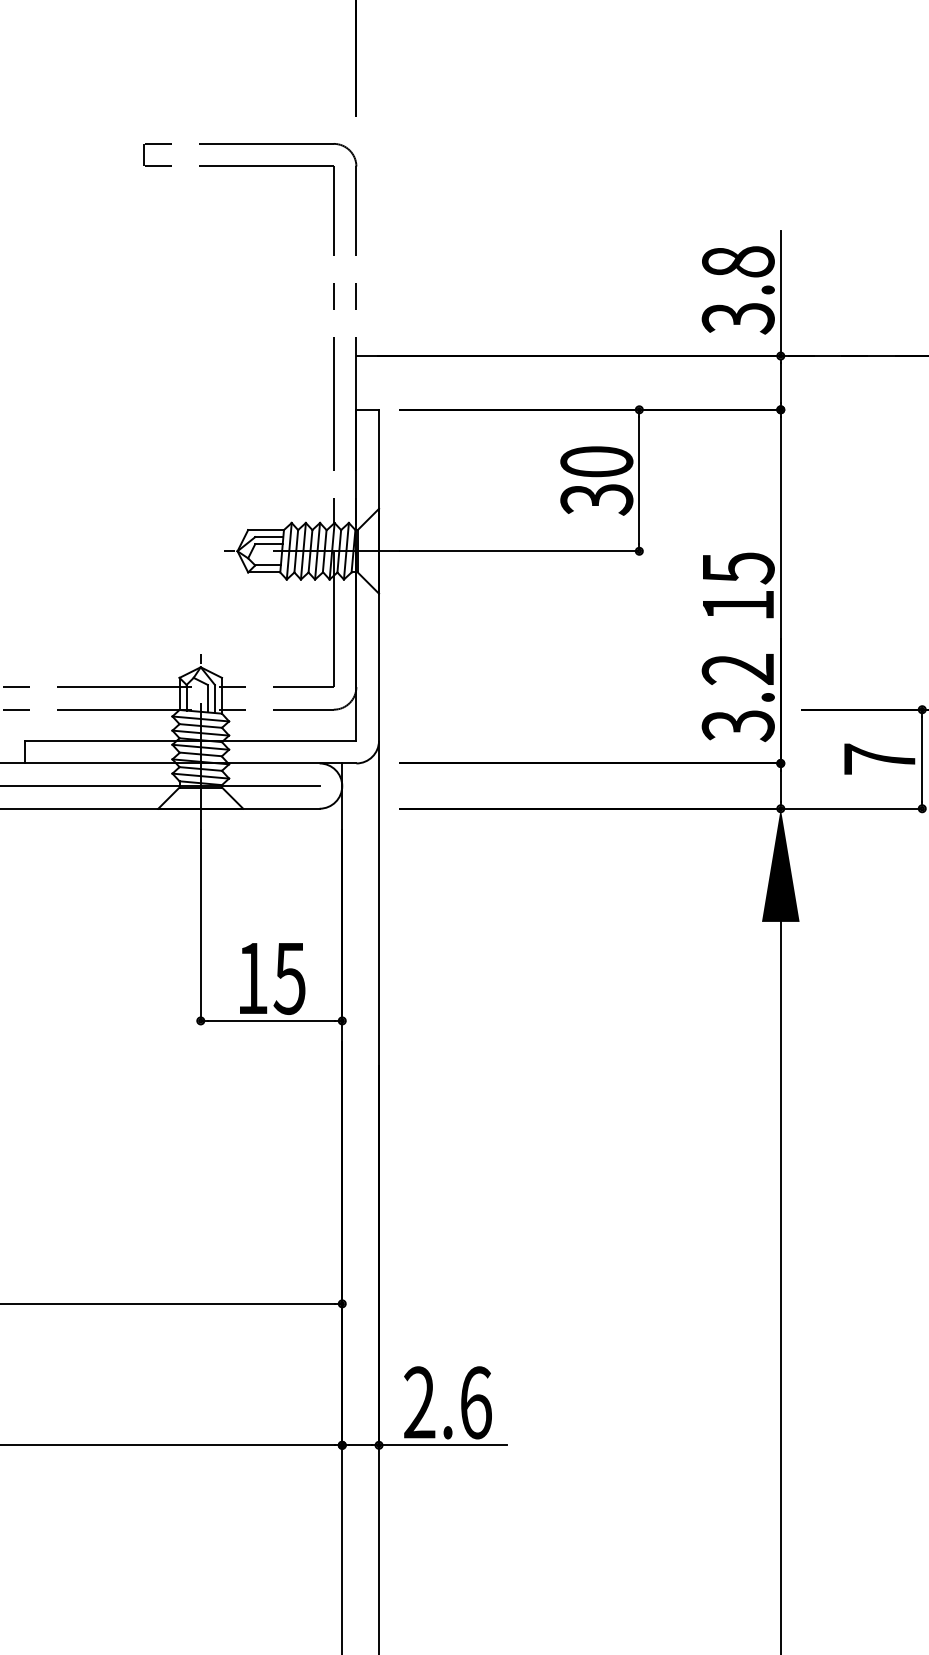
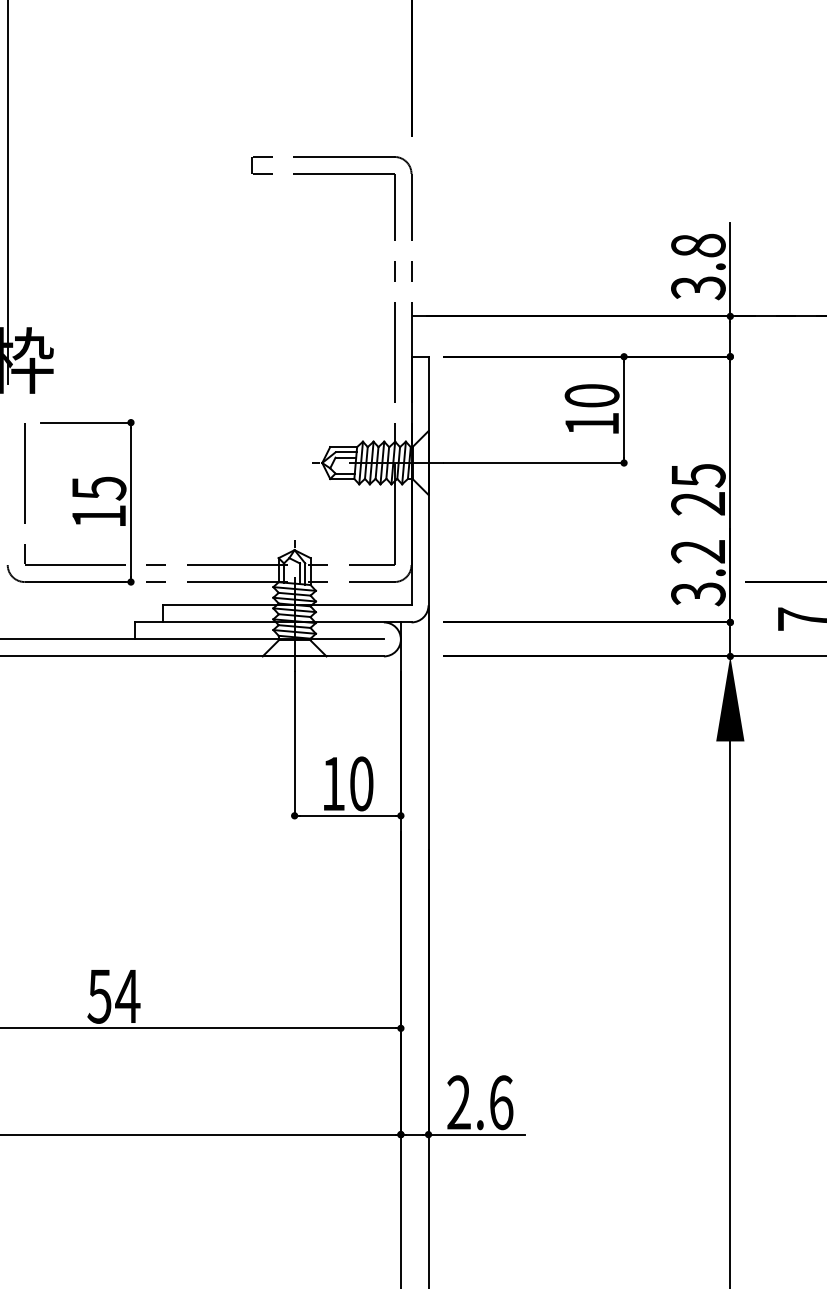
text: (595, 499) -> (591, 424), 30 -> 10
text: (737, 605) -> (697, 503), 15 -> 25
text: (289, 977) -> (361, 783), 15 -> 10

